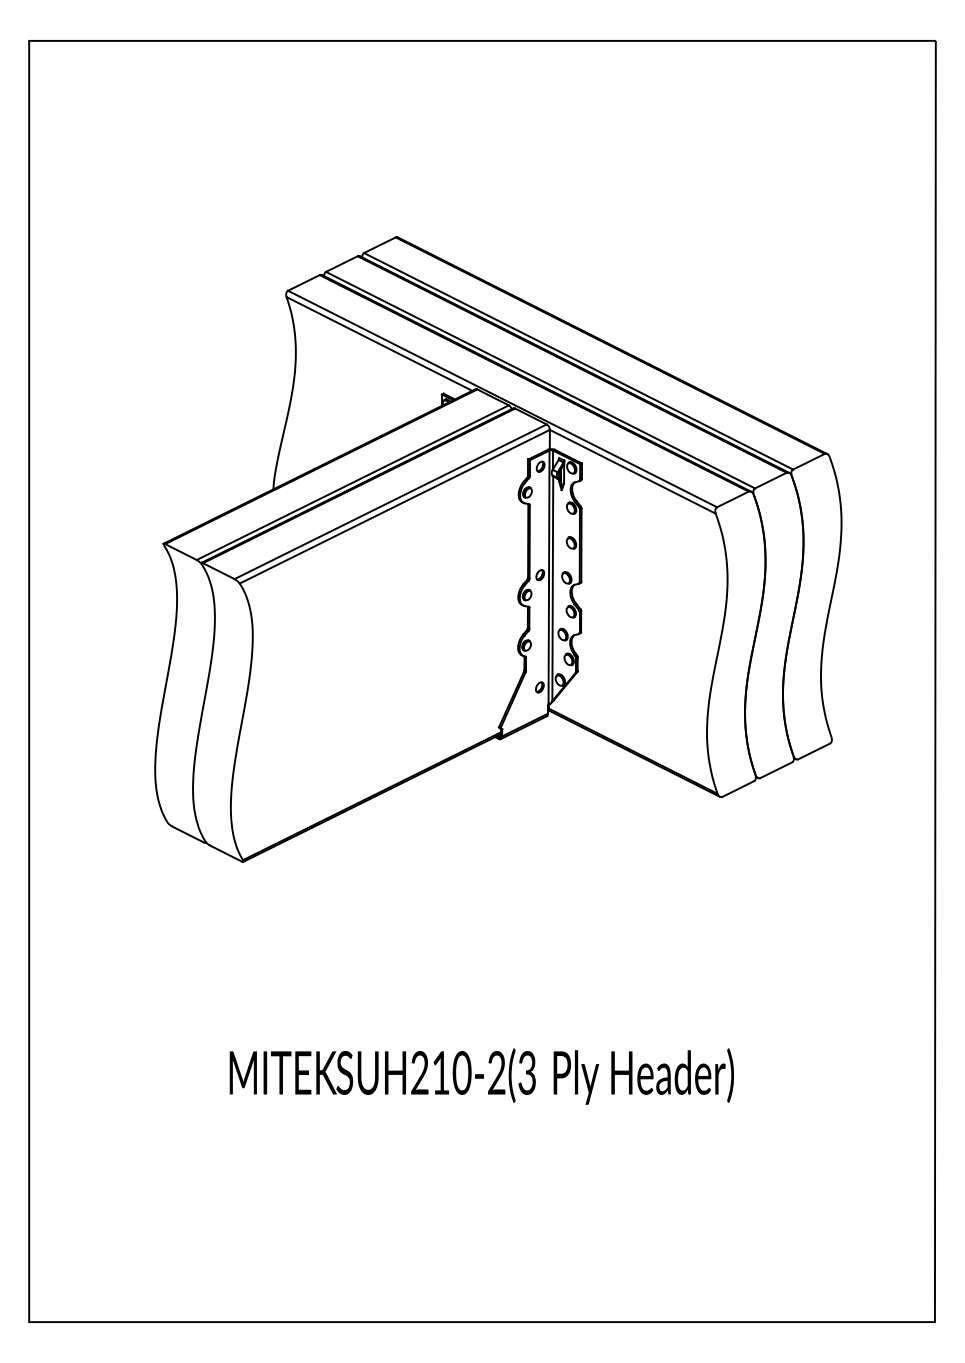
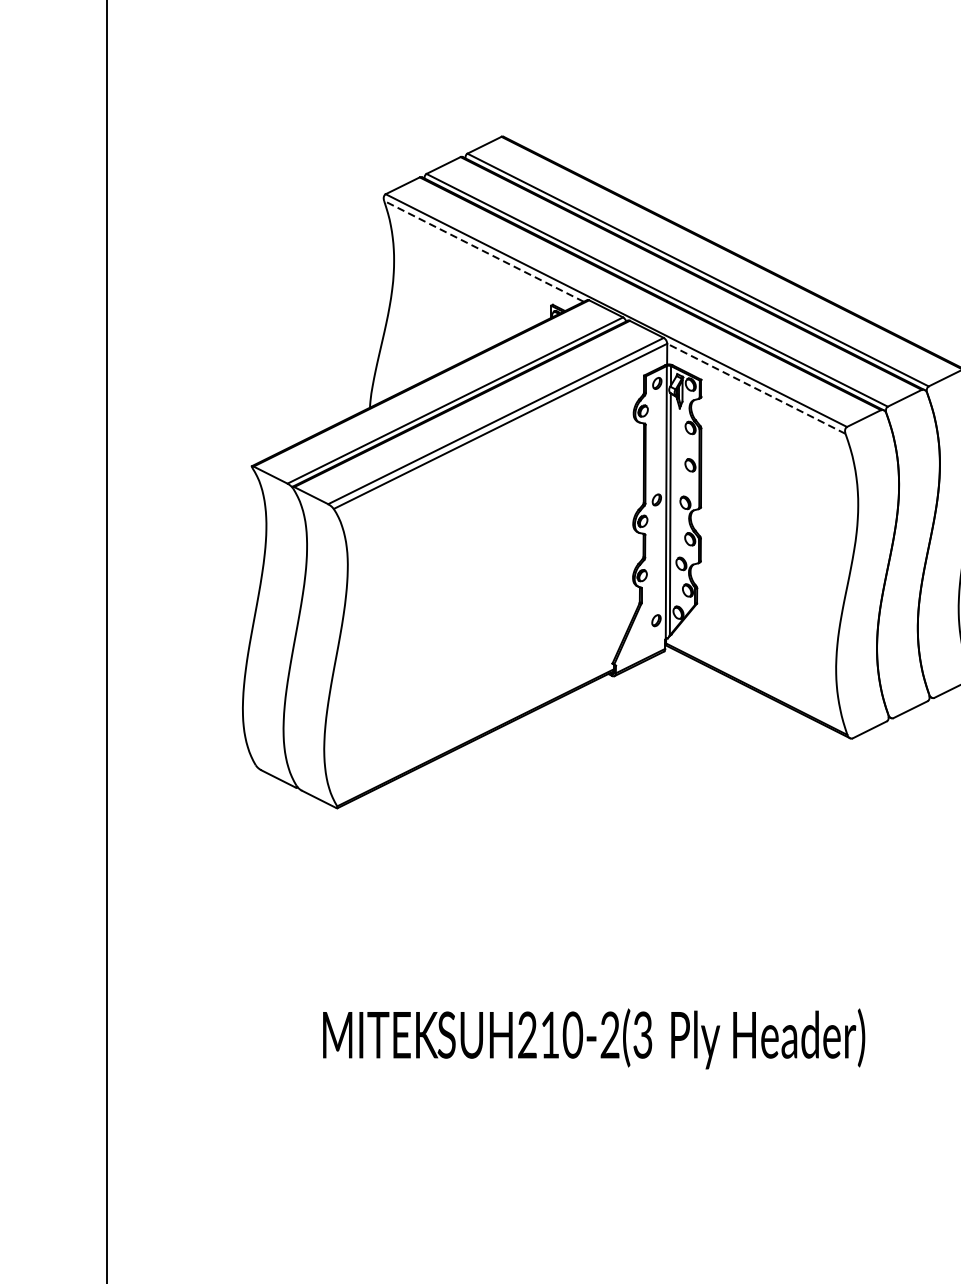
line: (378, 343) -> (482, 250), solid -> dashed
line: (632, 471) -> (756, 388), solid -> dashed

